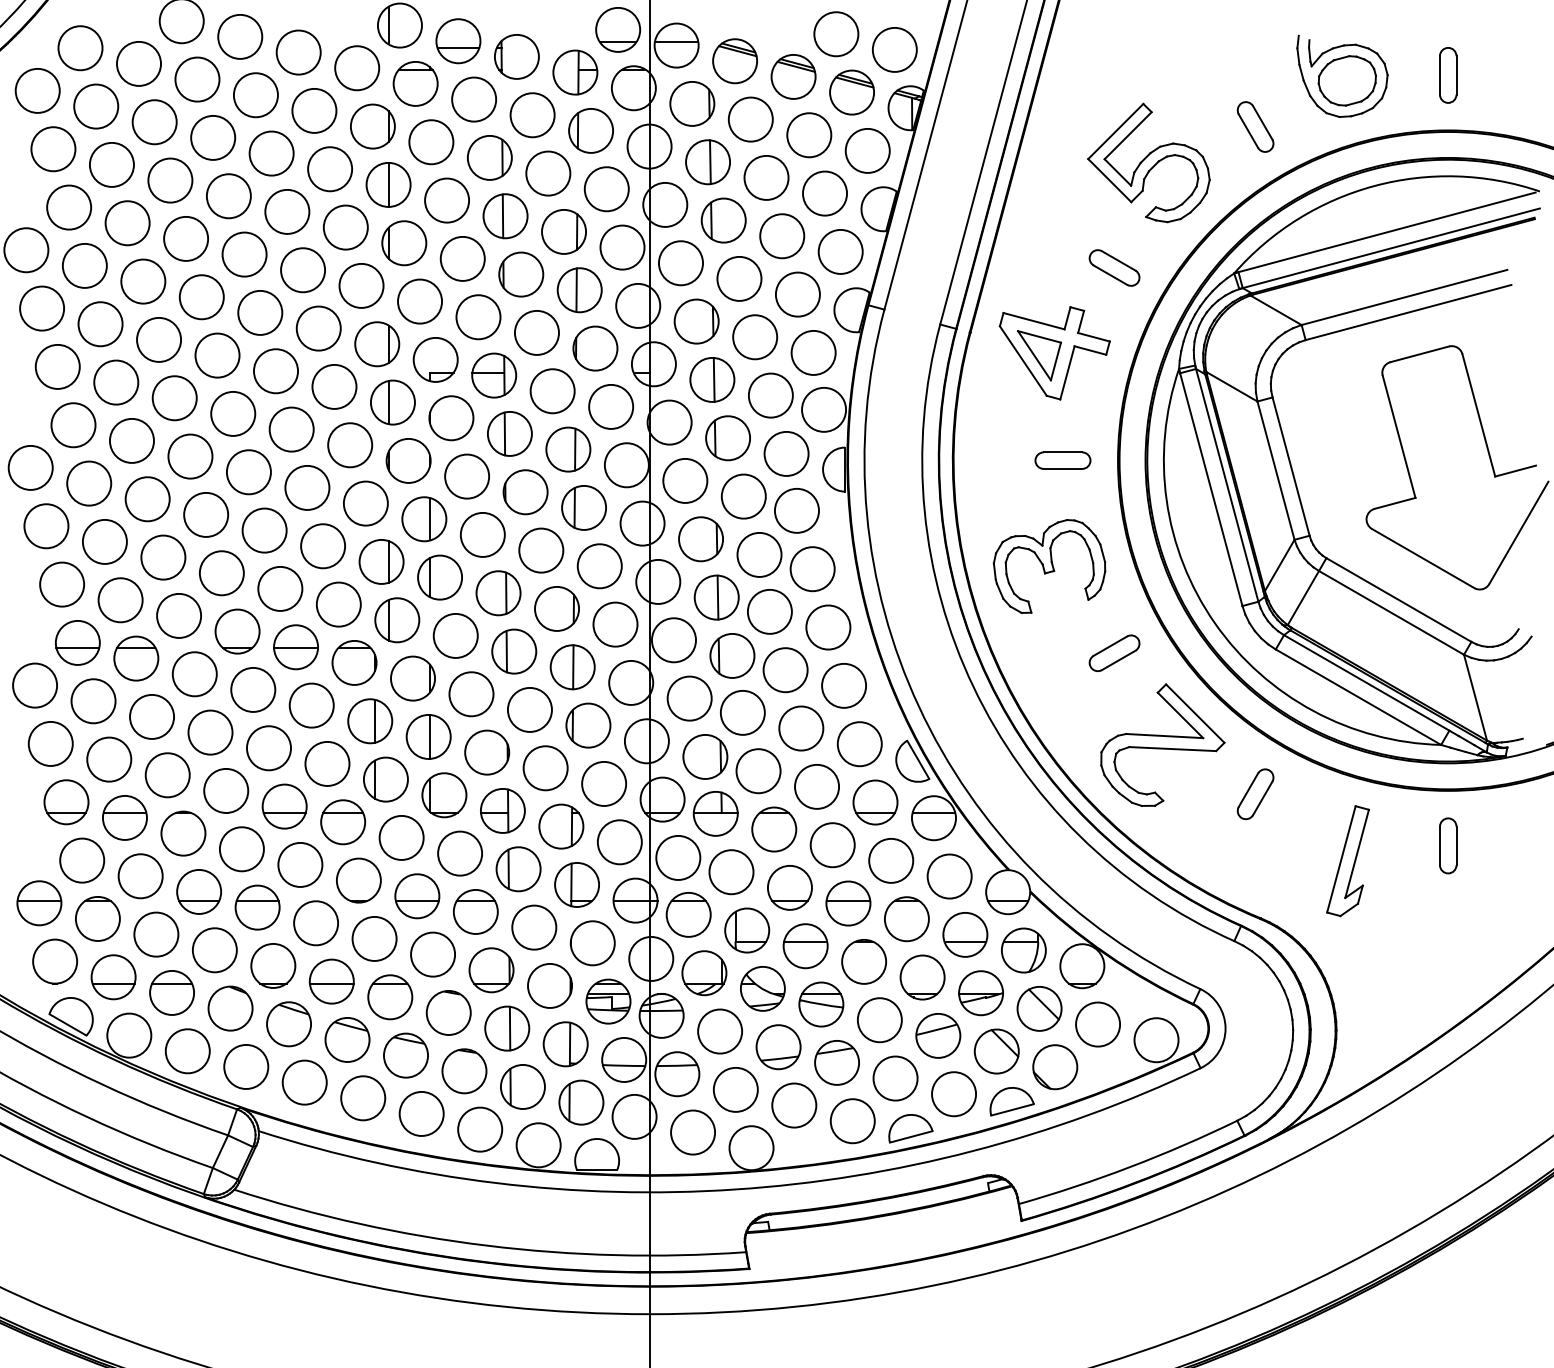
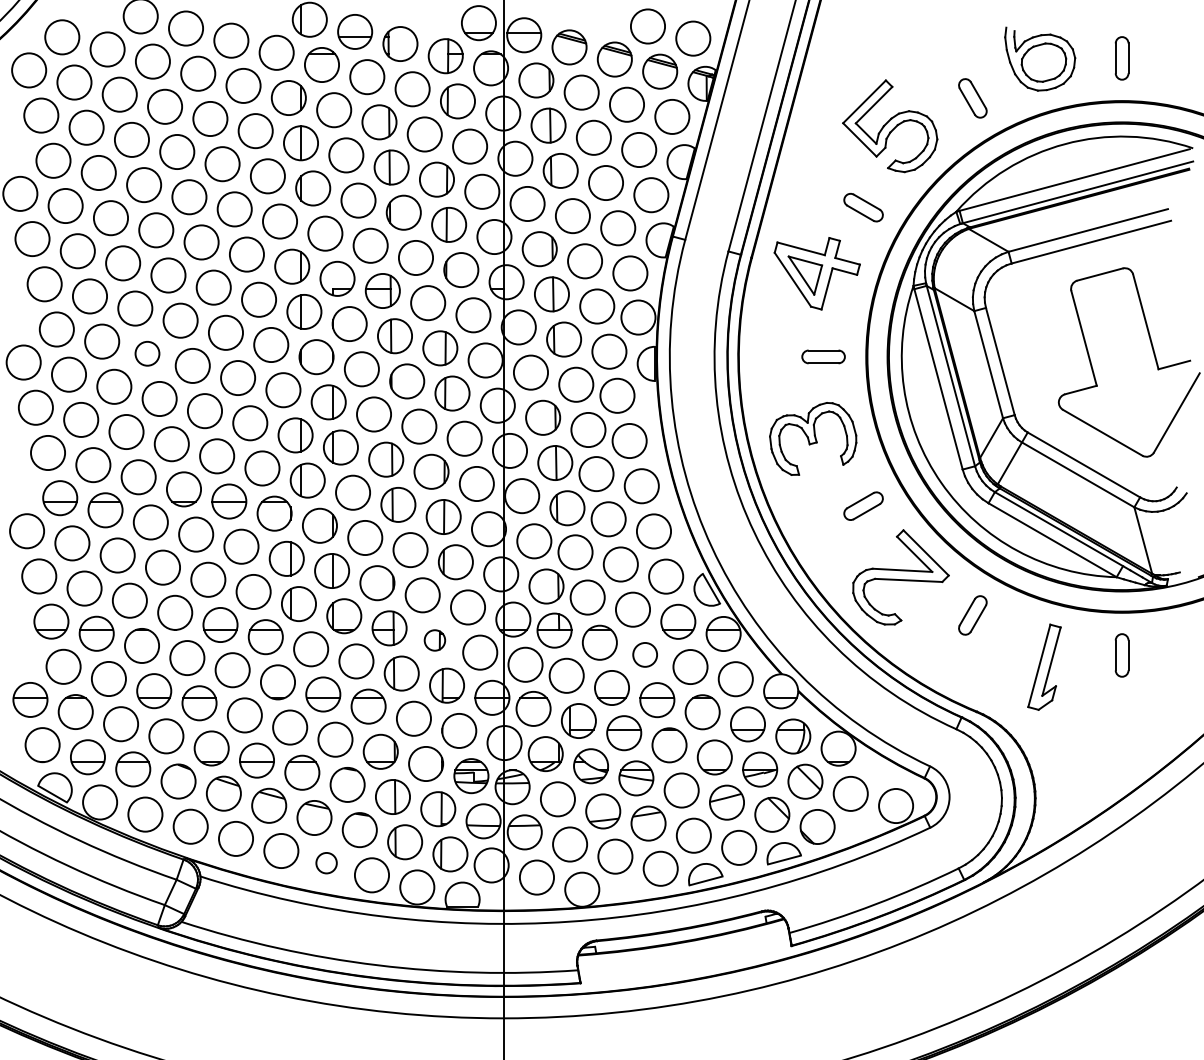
circle: (190, 456) -> (147, 353), size x0.7
part: (561, 826) -> (435, 640), size x0.6
circle: (832, 845) -> (645, 655), size x0.7
circle: (421, 1113) -> (326, 862), size x0.6

